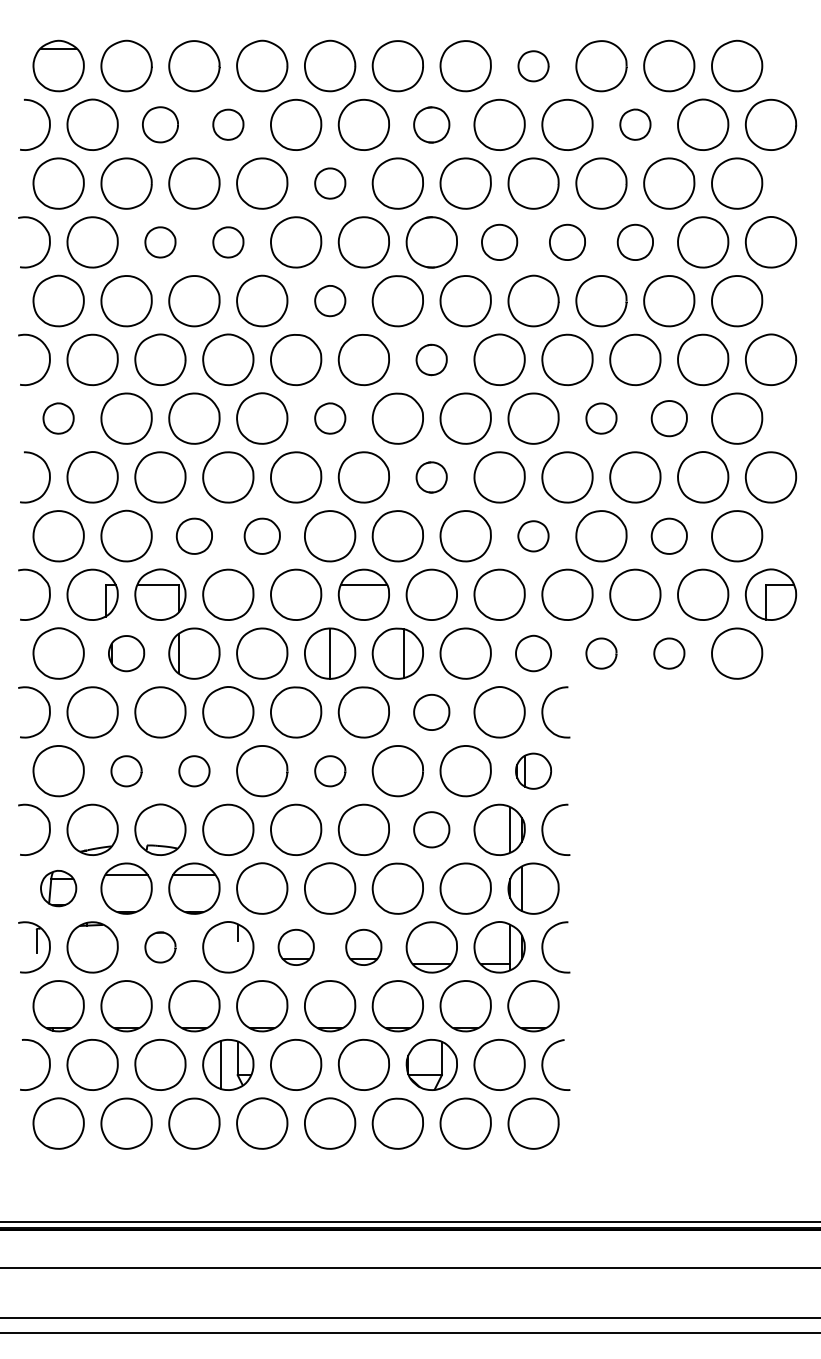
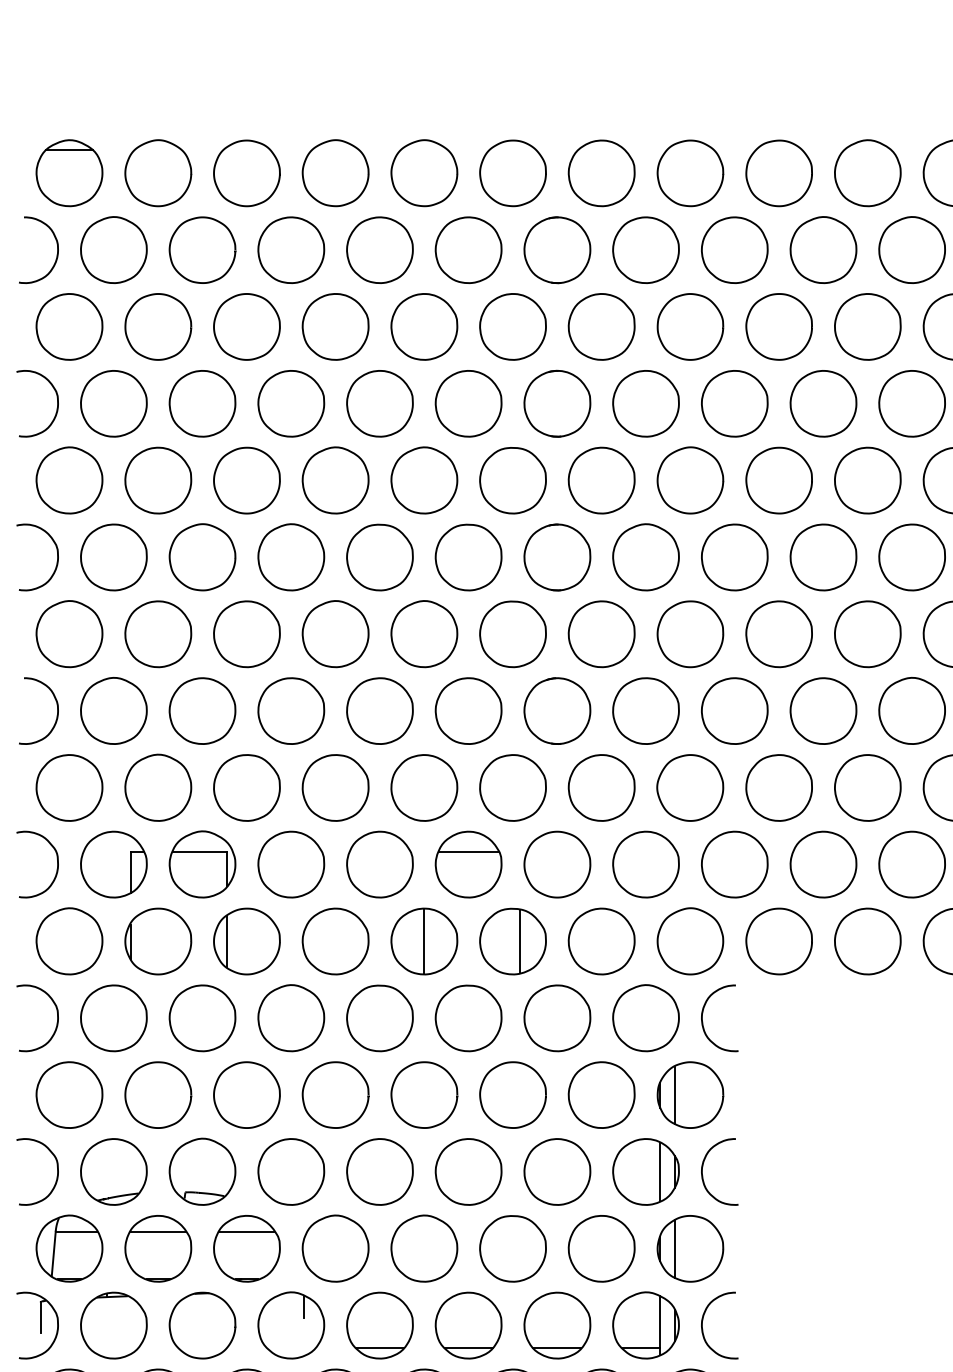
part: (533, 66) -> (690, 173), size x1.67
part: (160, 124) -> (202, 249), size x1.43
part: (228, 124) -> (291, 249), size x1.67
part: (431, 124) -> (556, 249), size x1.43
part: (635, 124) -> (823, 249), size x1.67
part: (330, 183) -> (424, 326), size x1.67
part: (160, 242) -> (202, 403), size x1.67
part: (228, 242) -> (291, 403), size x1.67
part: (499, 242) -> (645, 403), size x1.43
part: (567, 242) -> (734, 403), size x1.43
part: (635, 242) -> (823, 403), size x1.43
part: (330, 300) -> (424, 479), size x1.67
part: (431, 359) -> (556, 556), size x1.67
part: (58, 418) -> (69, 634), size x1.67
part: (330, 418) -> (424, 634), size x1.67
part: (601, 418) -> (779, 634), size x1.67
part: (669, 418) -> (868, 634), size x1.43
part: (431, 477) -> (556, 711), size x1.67
part: (194, 536) -> (247, 788), size x1.43
part: (262, 536) -> (335, 788), size x1.43
part: (533, 536) -> (690, 788), size x1.67
part: (669, 536) -> (868, 788), size x1.43
part: (126, 653) -> (158, 941), size x1.43
part: (533, 653) -> (690, 941), size x1.43
part: (601, 653) -> (779, 941), size x1.67
part: (669, 653) -> (868, 941), size x1.67
part: (431, 712) -> (556, 1018), size x1.43
part: (126, 771) -> (158, 1095), size x1.67
part: (194, 771) -> (247, 1095), size x1.67
part: (330, 771) -> (424, 1095), size x1.67
part: (533, 771) -> (690, 1095), size x1.43
part: (431, 829) -> (556, 1171), size x1.43
part: (58, 888) -> (69, 1248), size x1.43
part: (160, 947) -> (202, 1325), size x1.67
part: (296, 947) -> (380, 1325), size x1.43
part: (363, 947) -> (468, 1325), size x1.43

